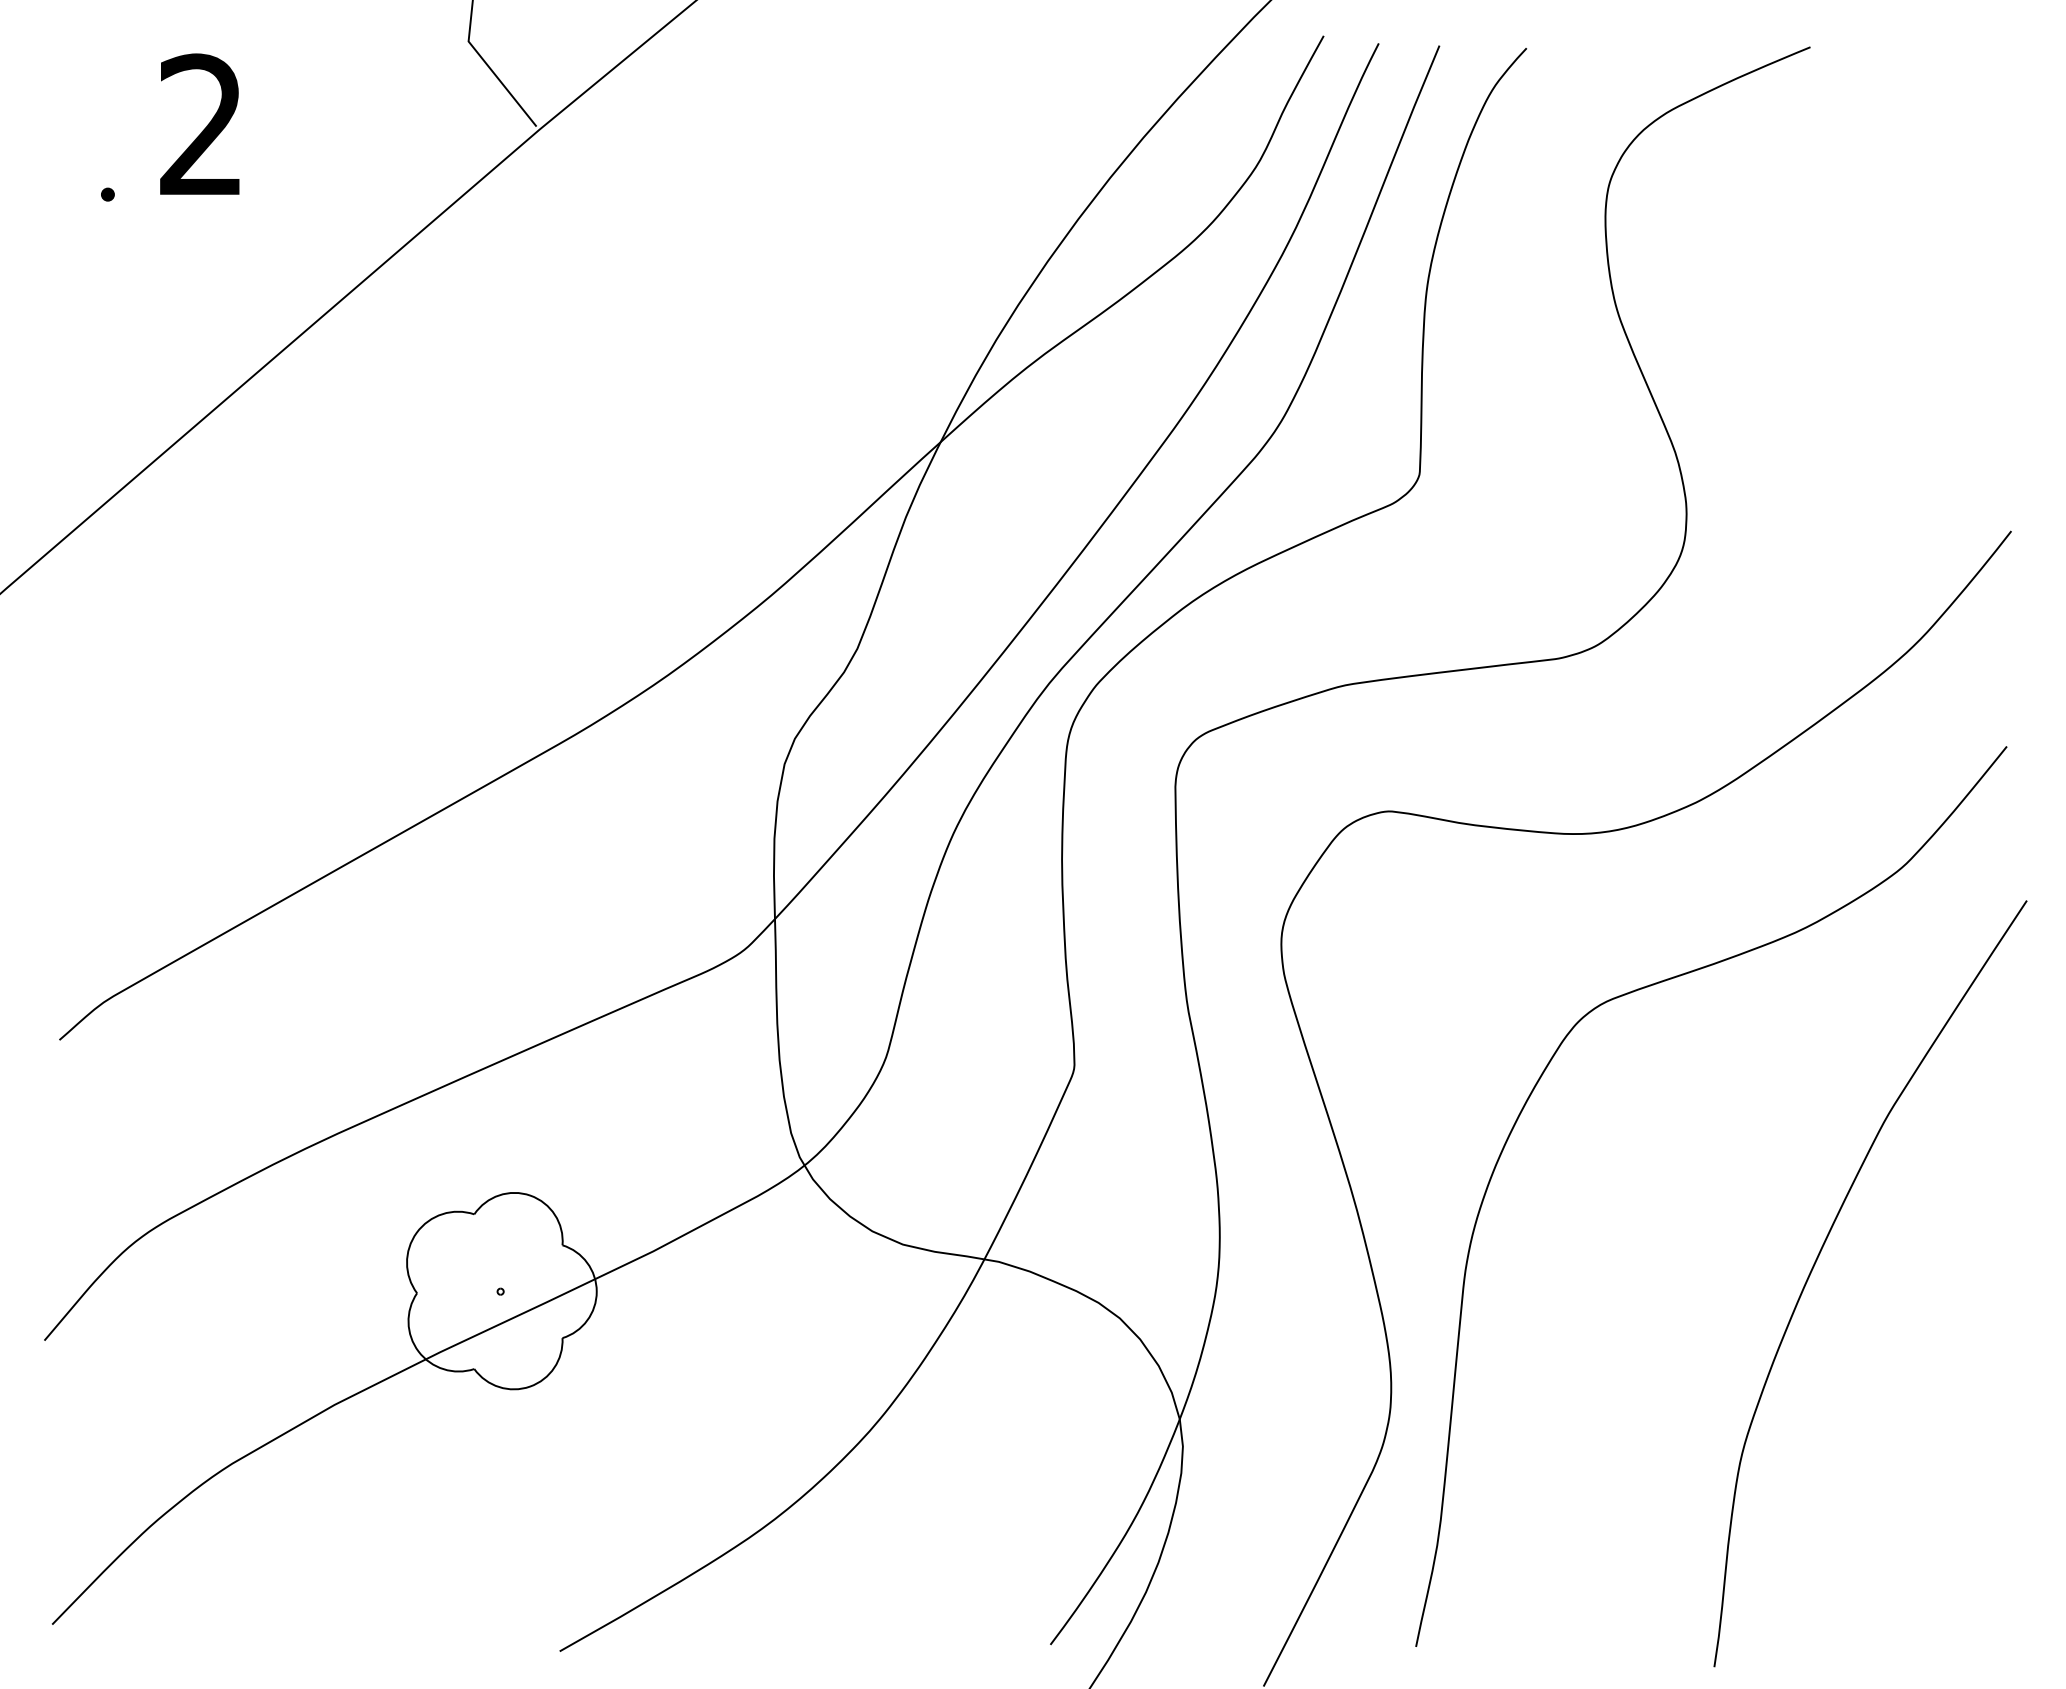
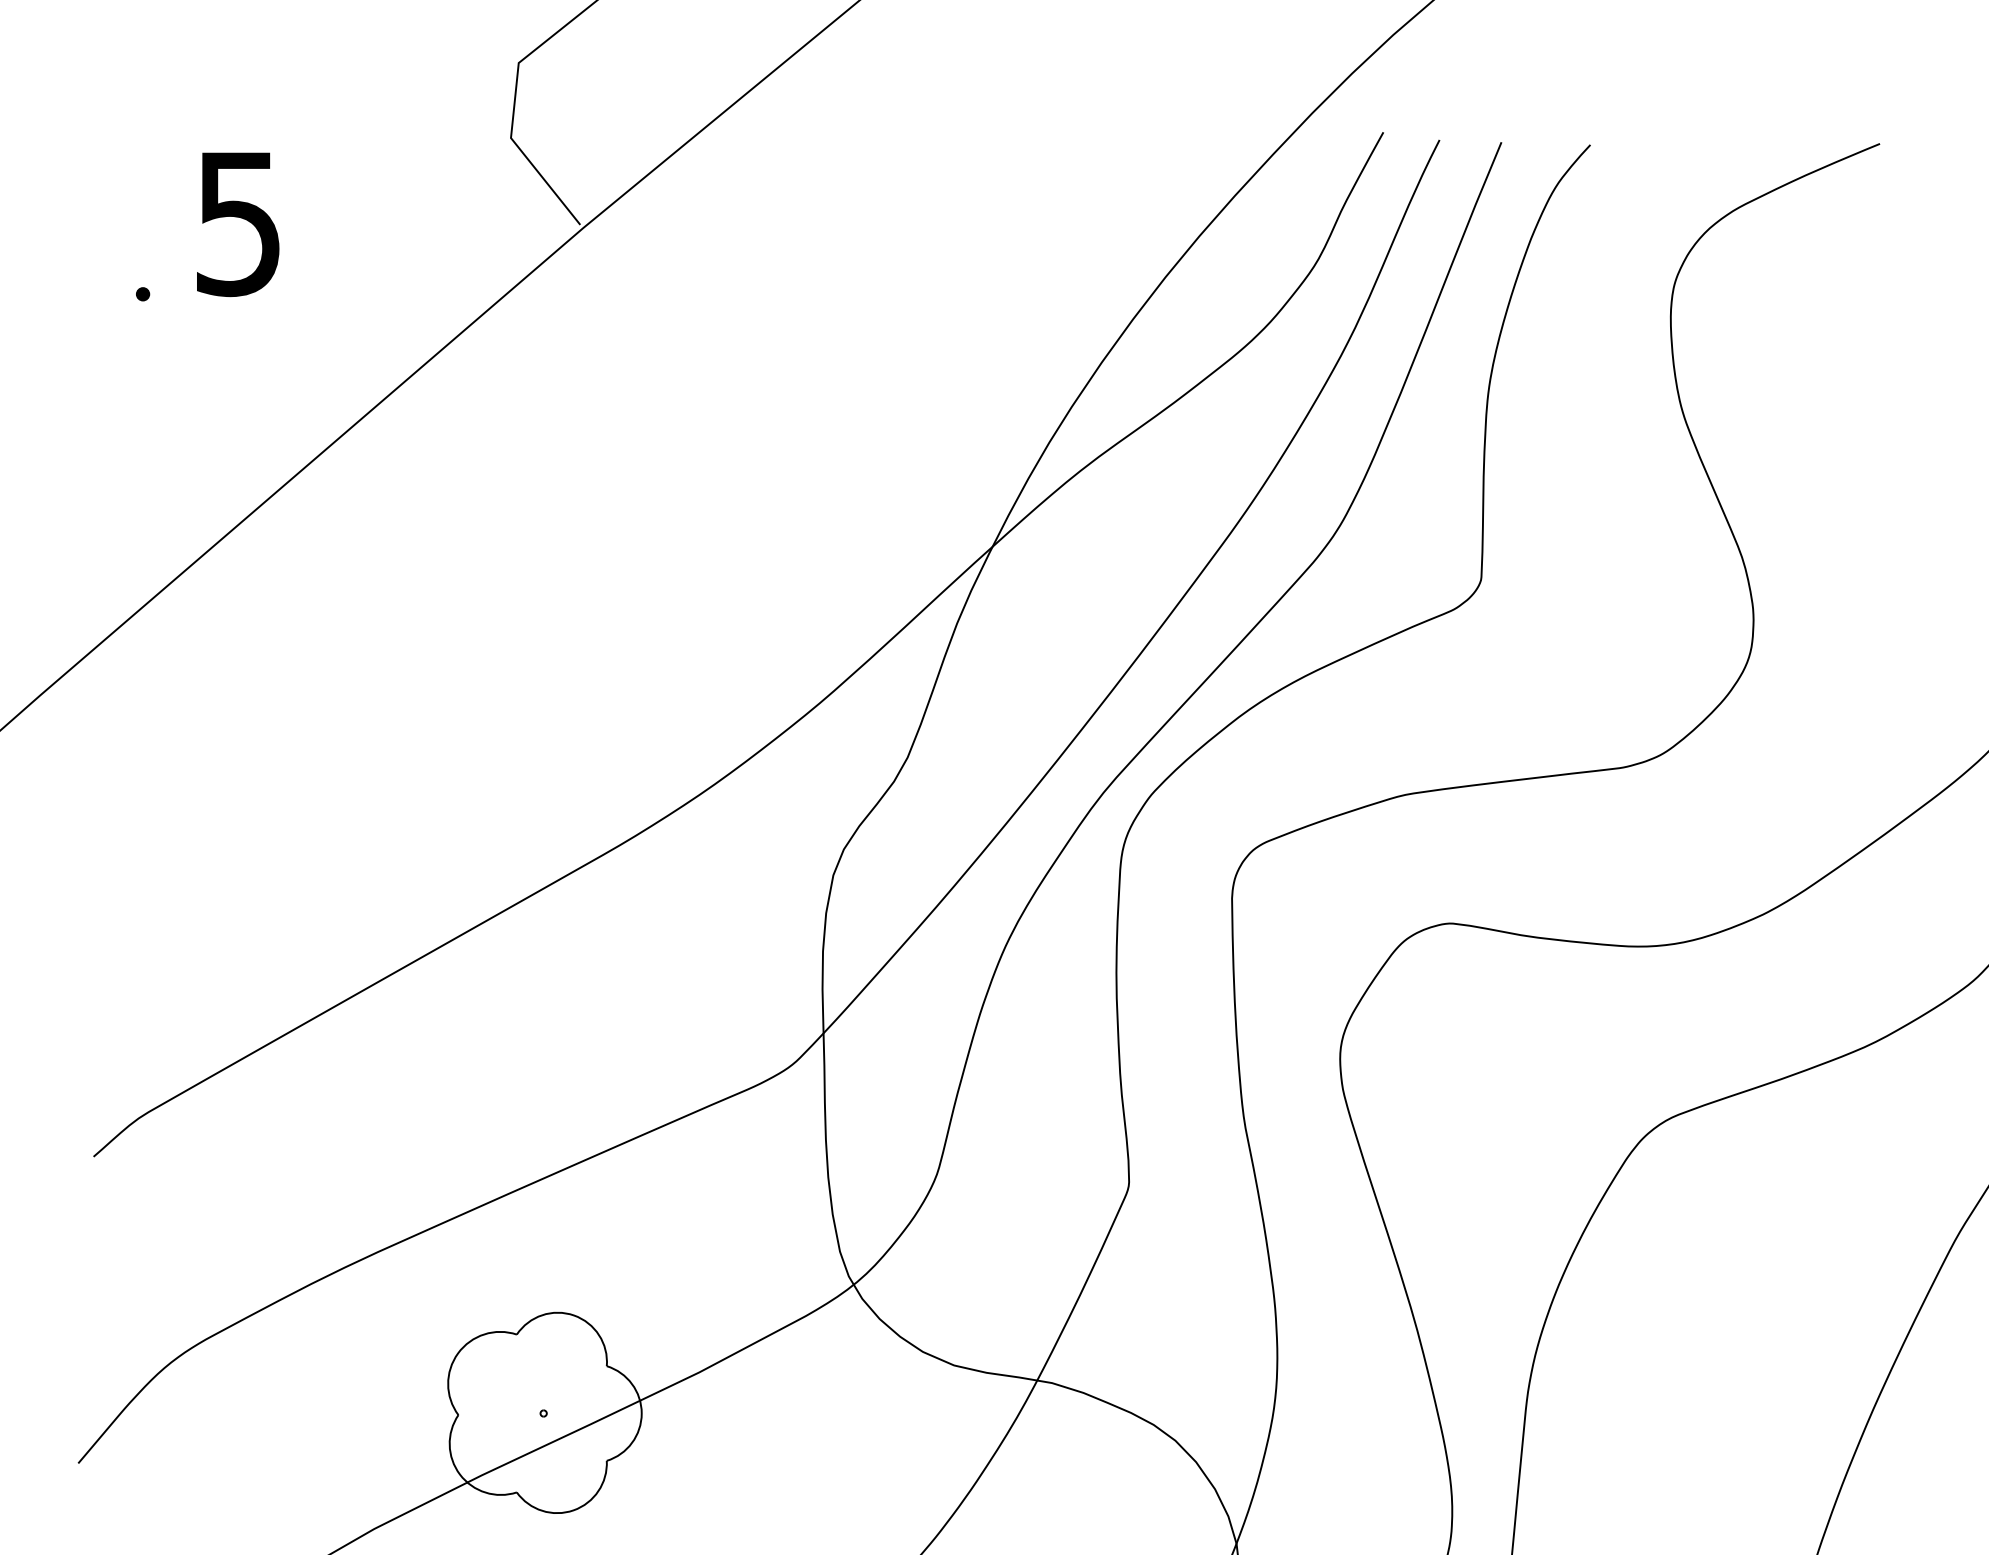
text: (200, 125) -> (237, 223), 2 -> 5

